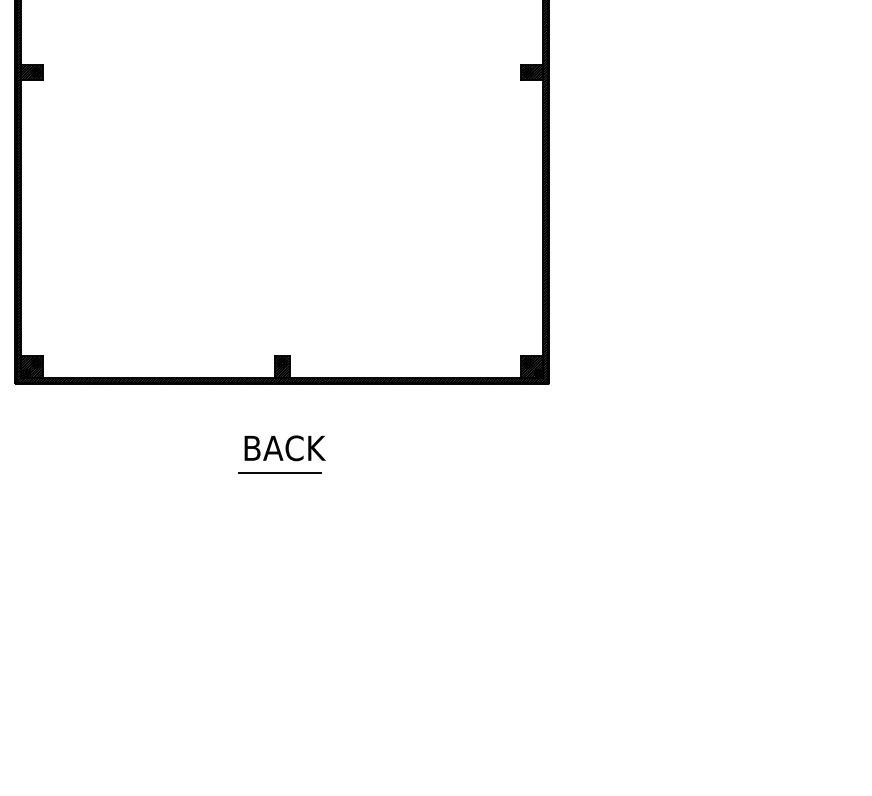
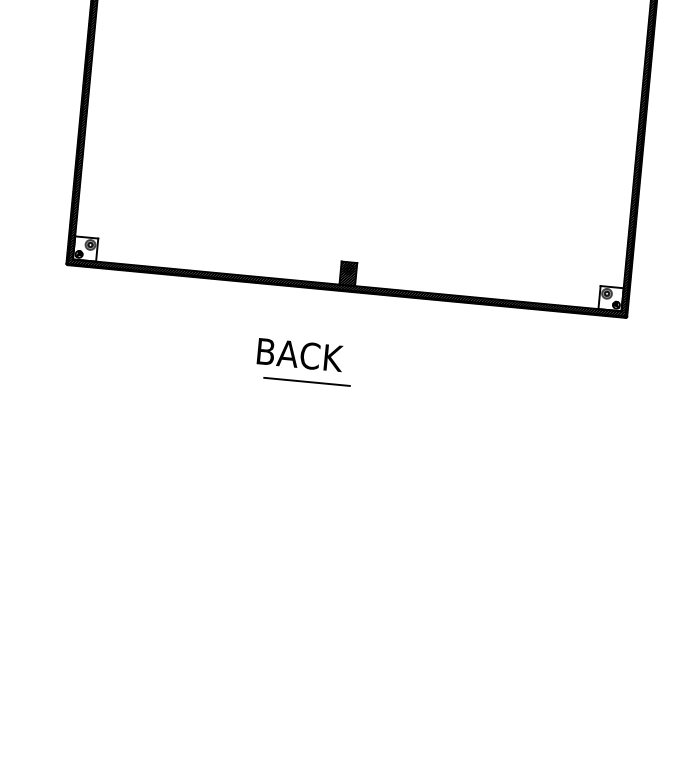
hatch: (32, 367) -> (86, 249), removed
hatch: (532, 367) -> (611, 298), removed
text: (284, 448) -> (299, 355), moved
line: (279, 472) -> (306, 381), moved

